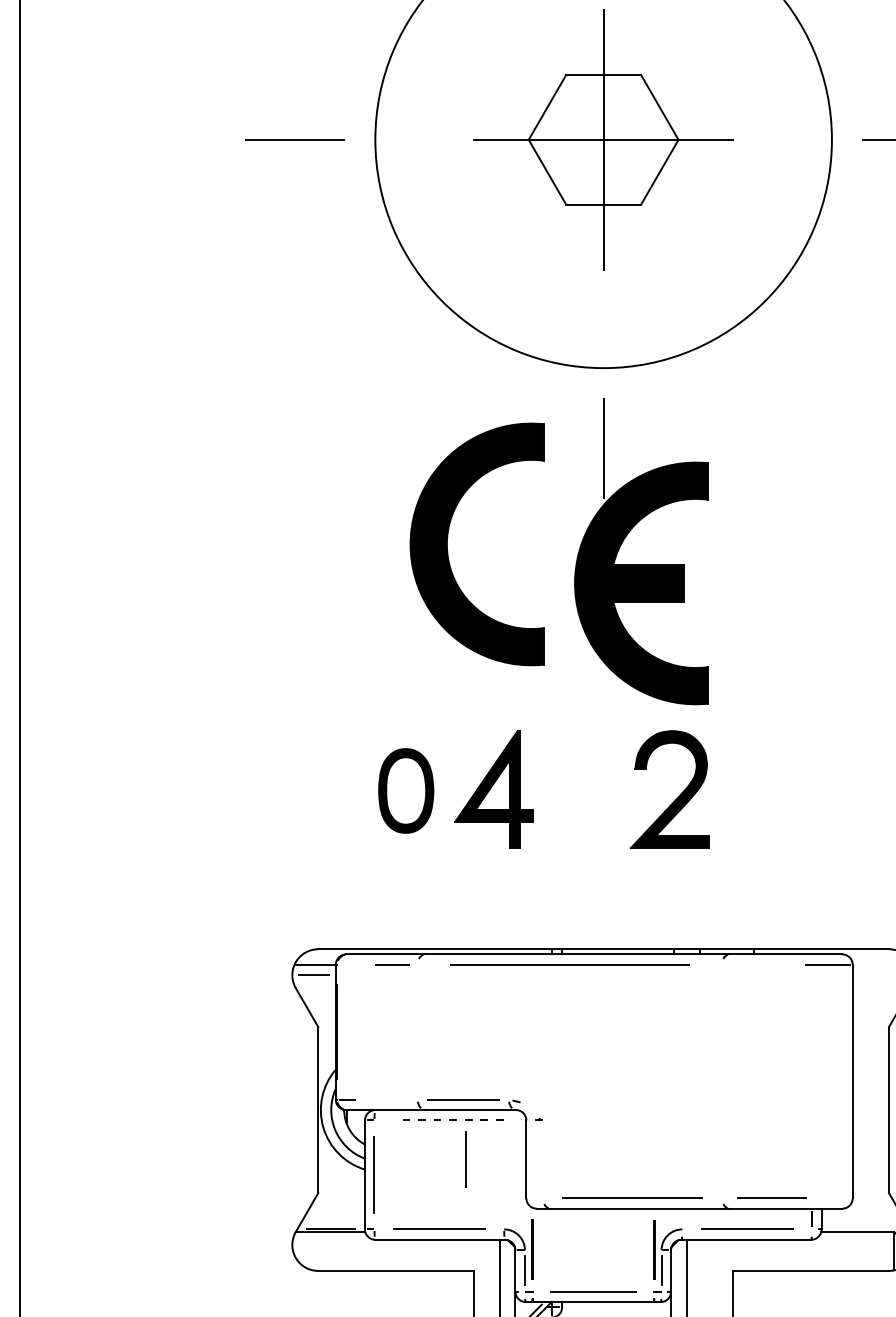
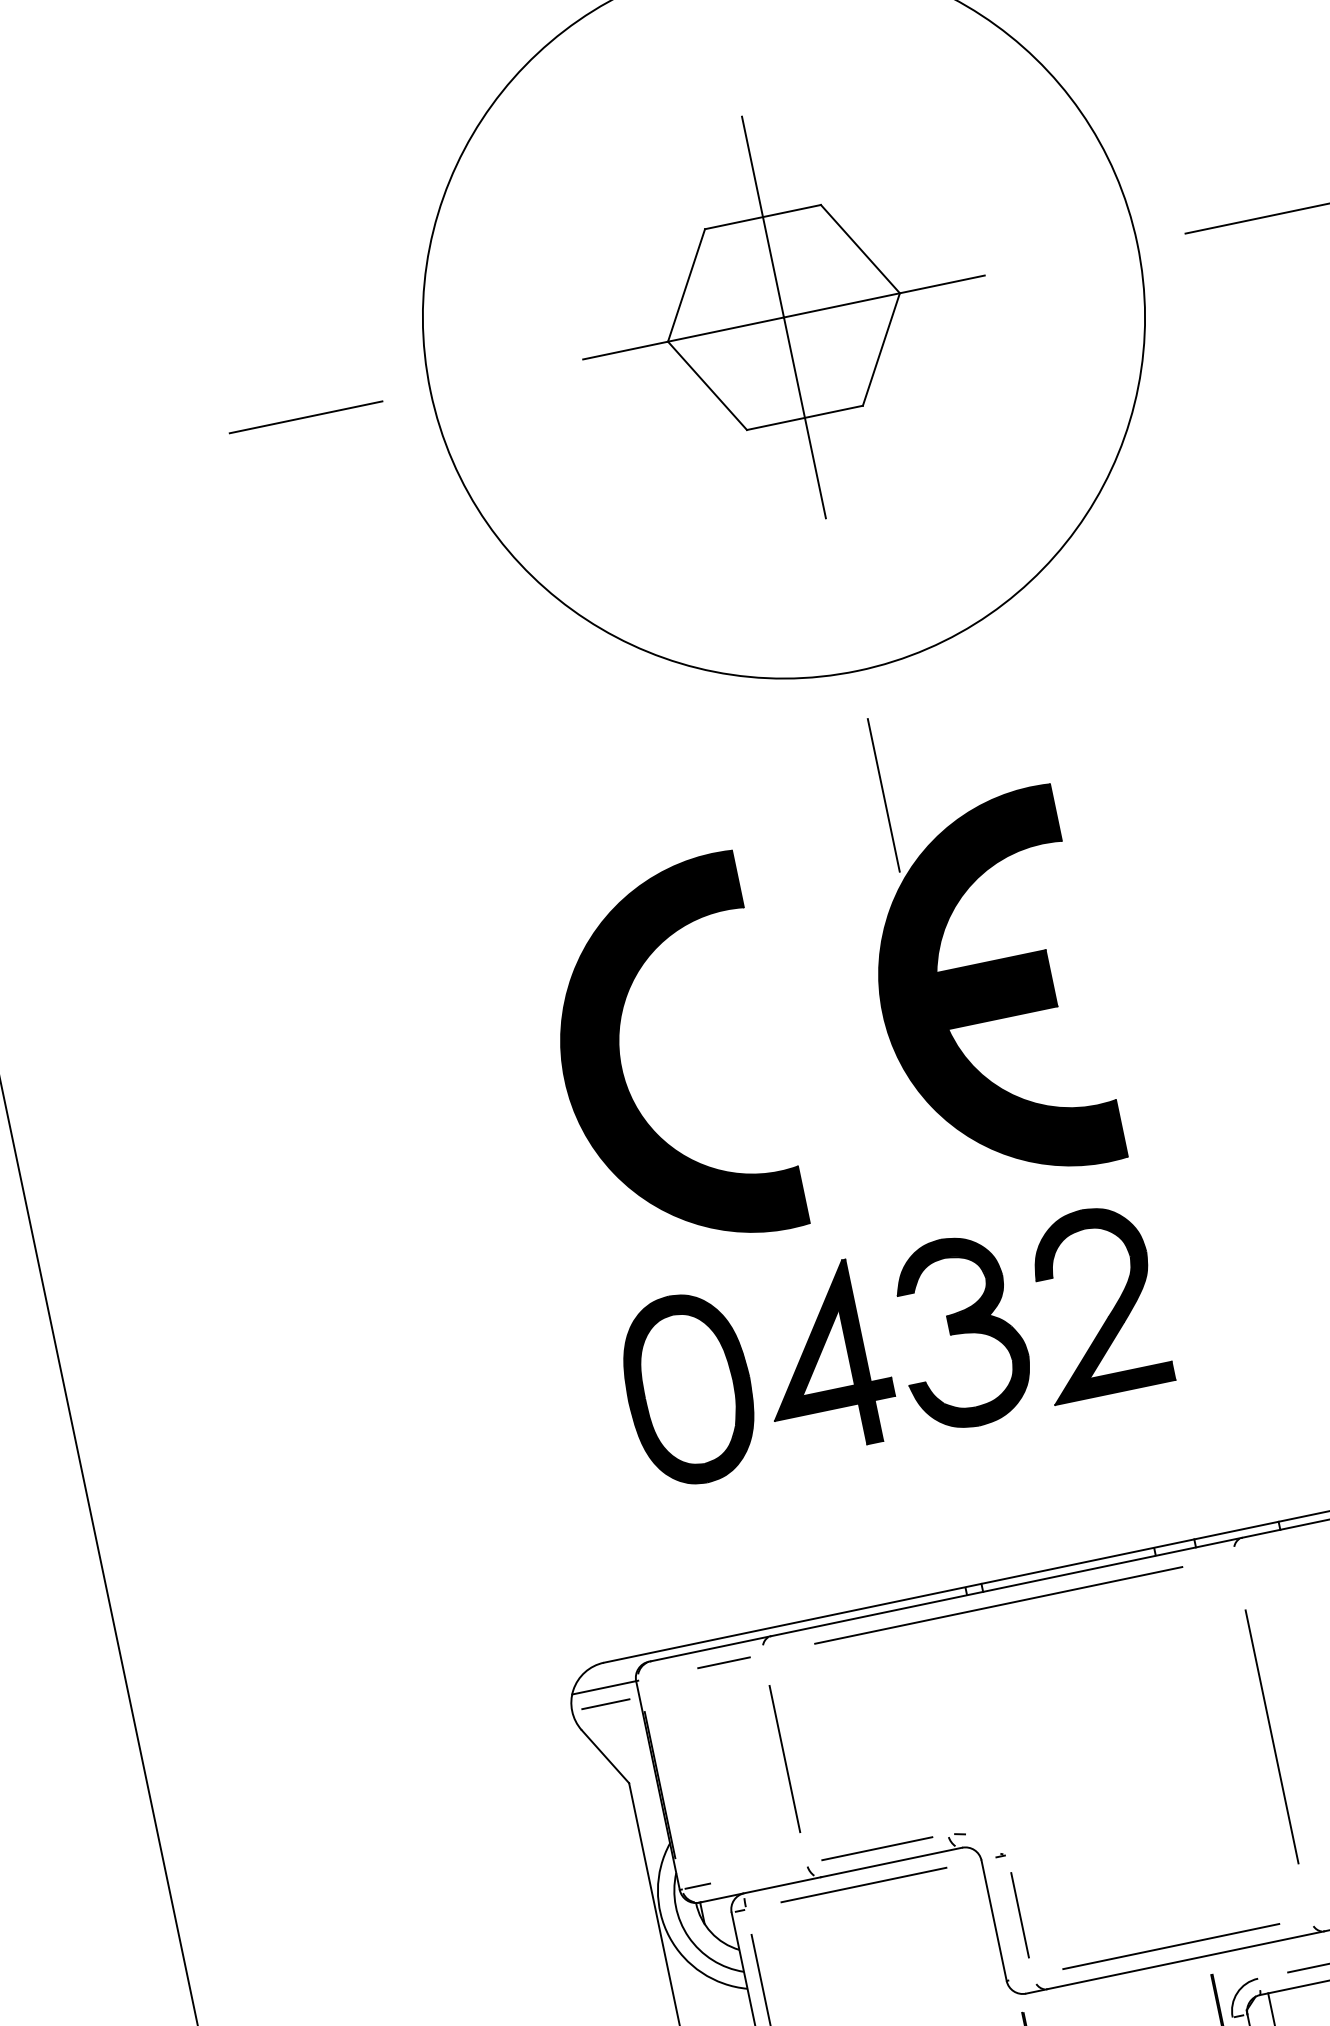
part: (448, 537) -> (621, 1056), moved
part: (405, 790) -> (687, 1388), size x1.43
part: (581, 790) -> (960, 1331), added
line: (417, 1032) -> (784, 1759), added
line: (722, 1081) -> (1272, 1736), added
line: (449, 1120) -> (862, 1885), dashed -> solid
line: (465, 1159) -> (1019, 1915), moved

